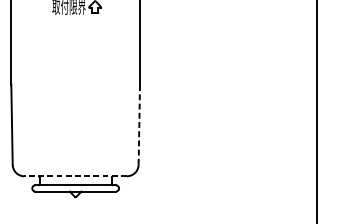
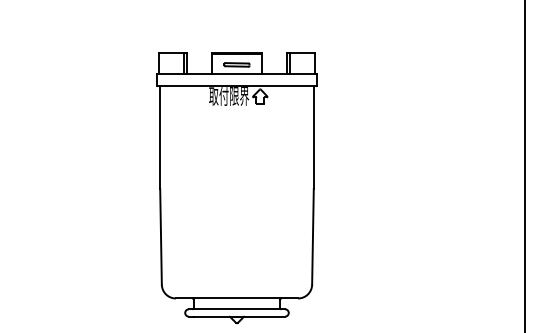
line: (138, 124) -> (312, 236), dashed -> solid
line: (75, 176) -> (236, 298), dashed -> solid

